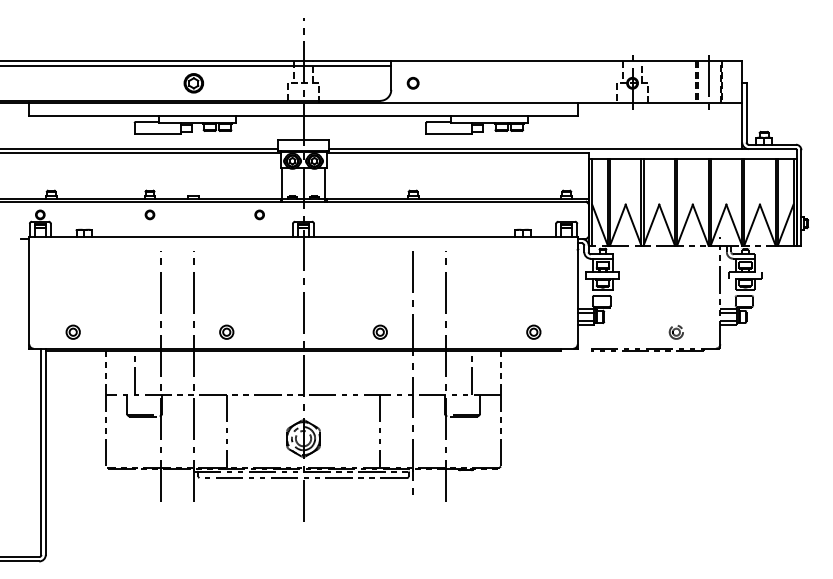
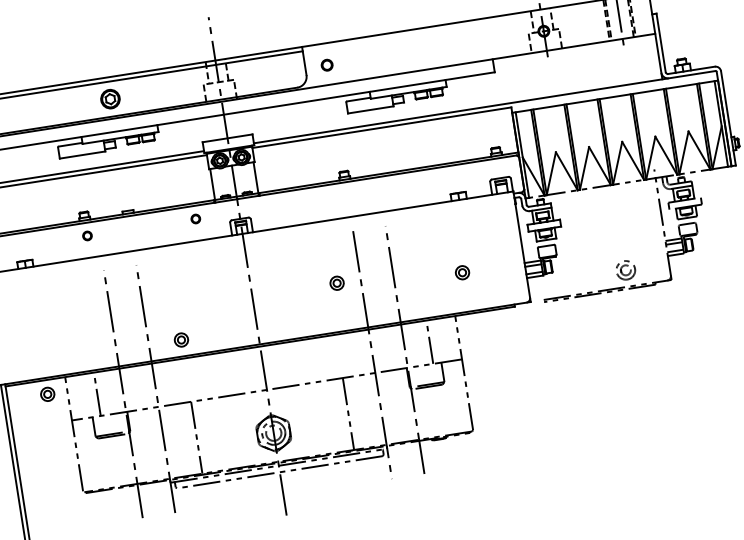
part: (72, 331) -> (46, 393), moved
part: (379, 331) -> (336, 282), moved
part: (533, 331) -> (462, 272), moved
part: (675, 332) -> (624, 270), size x1.4

